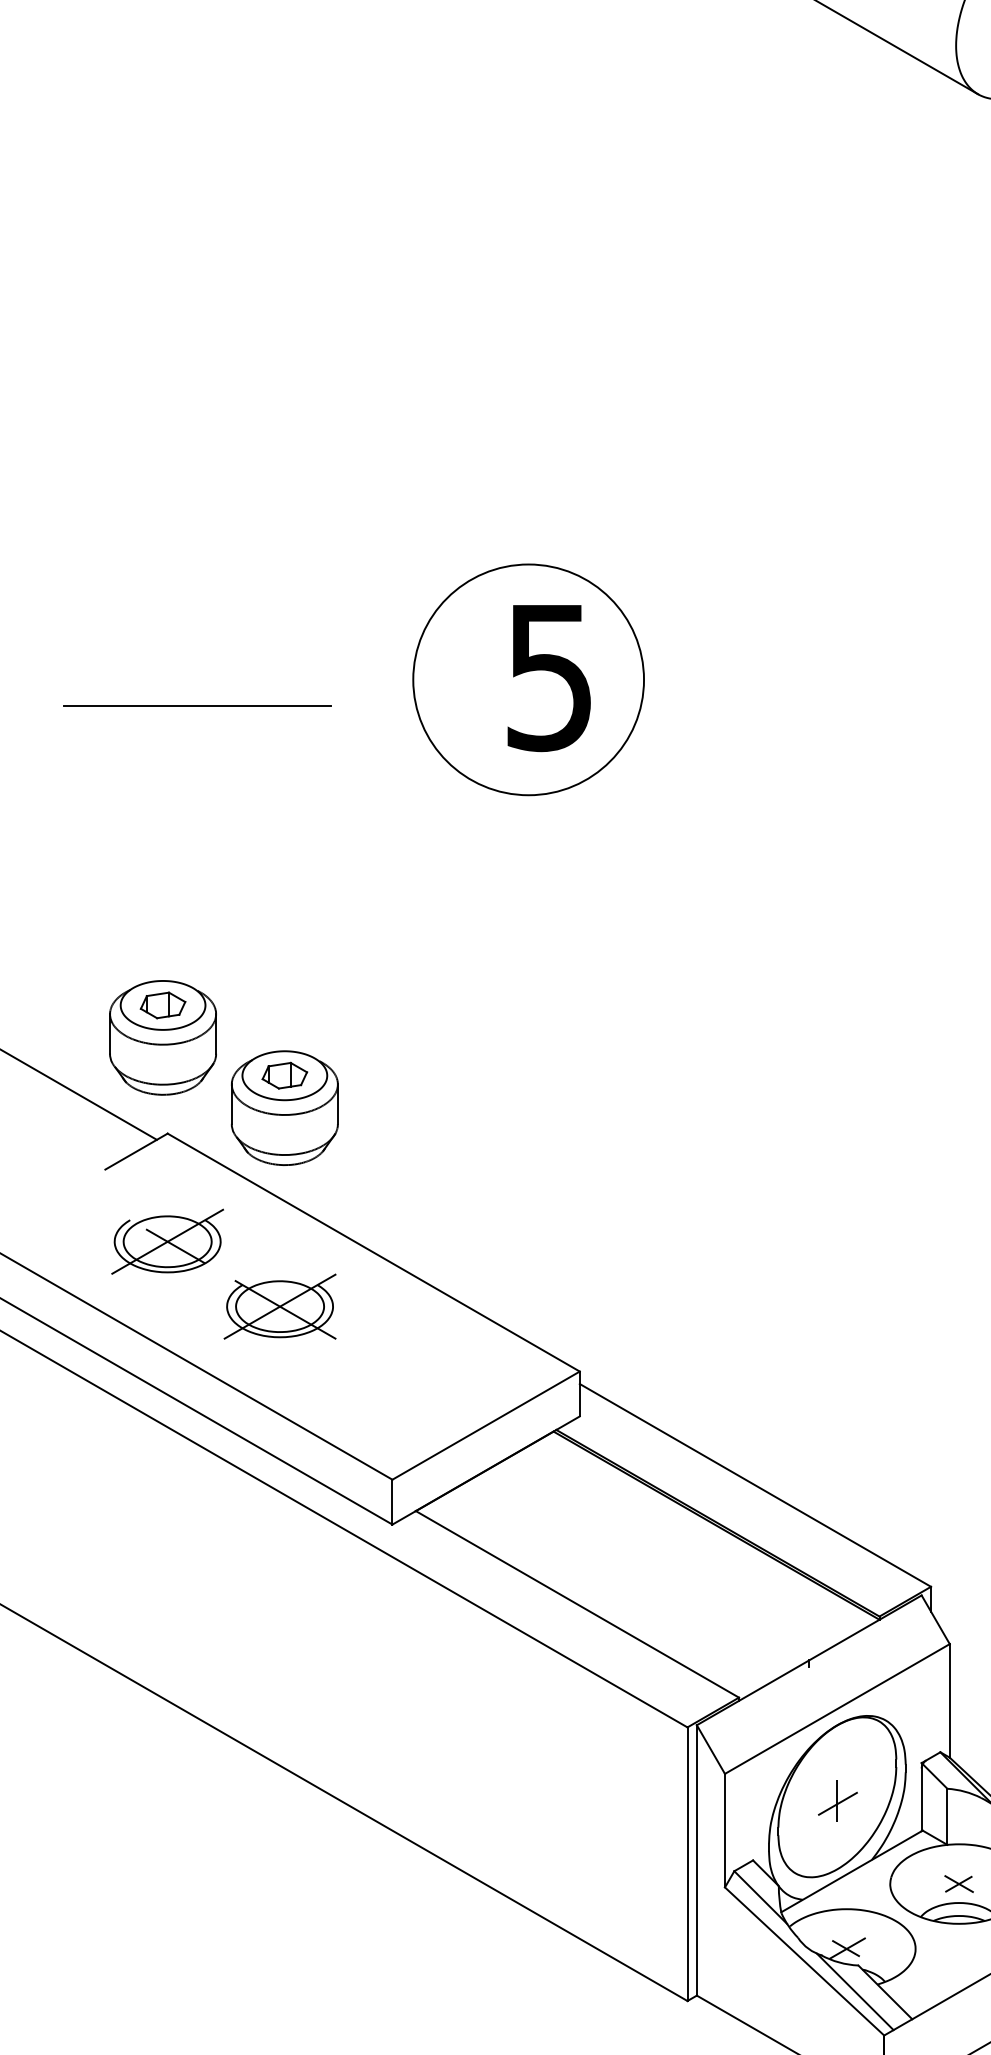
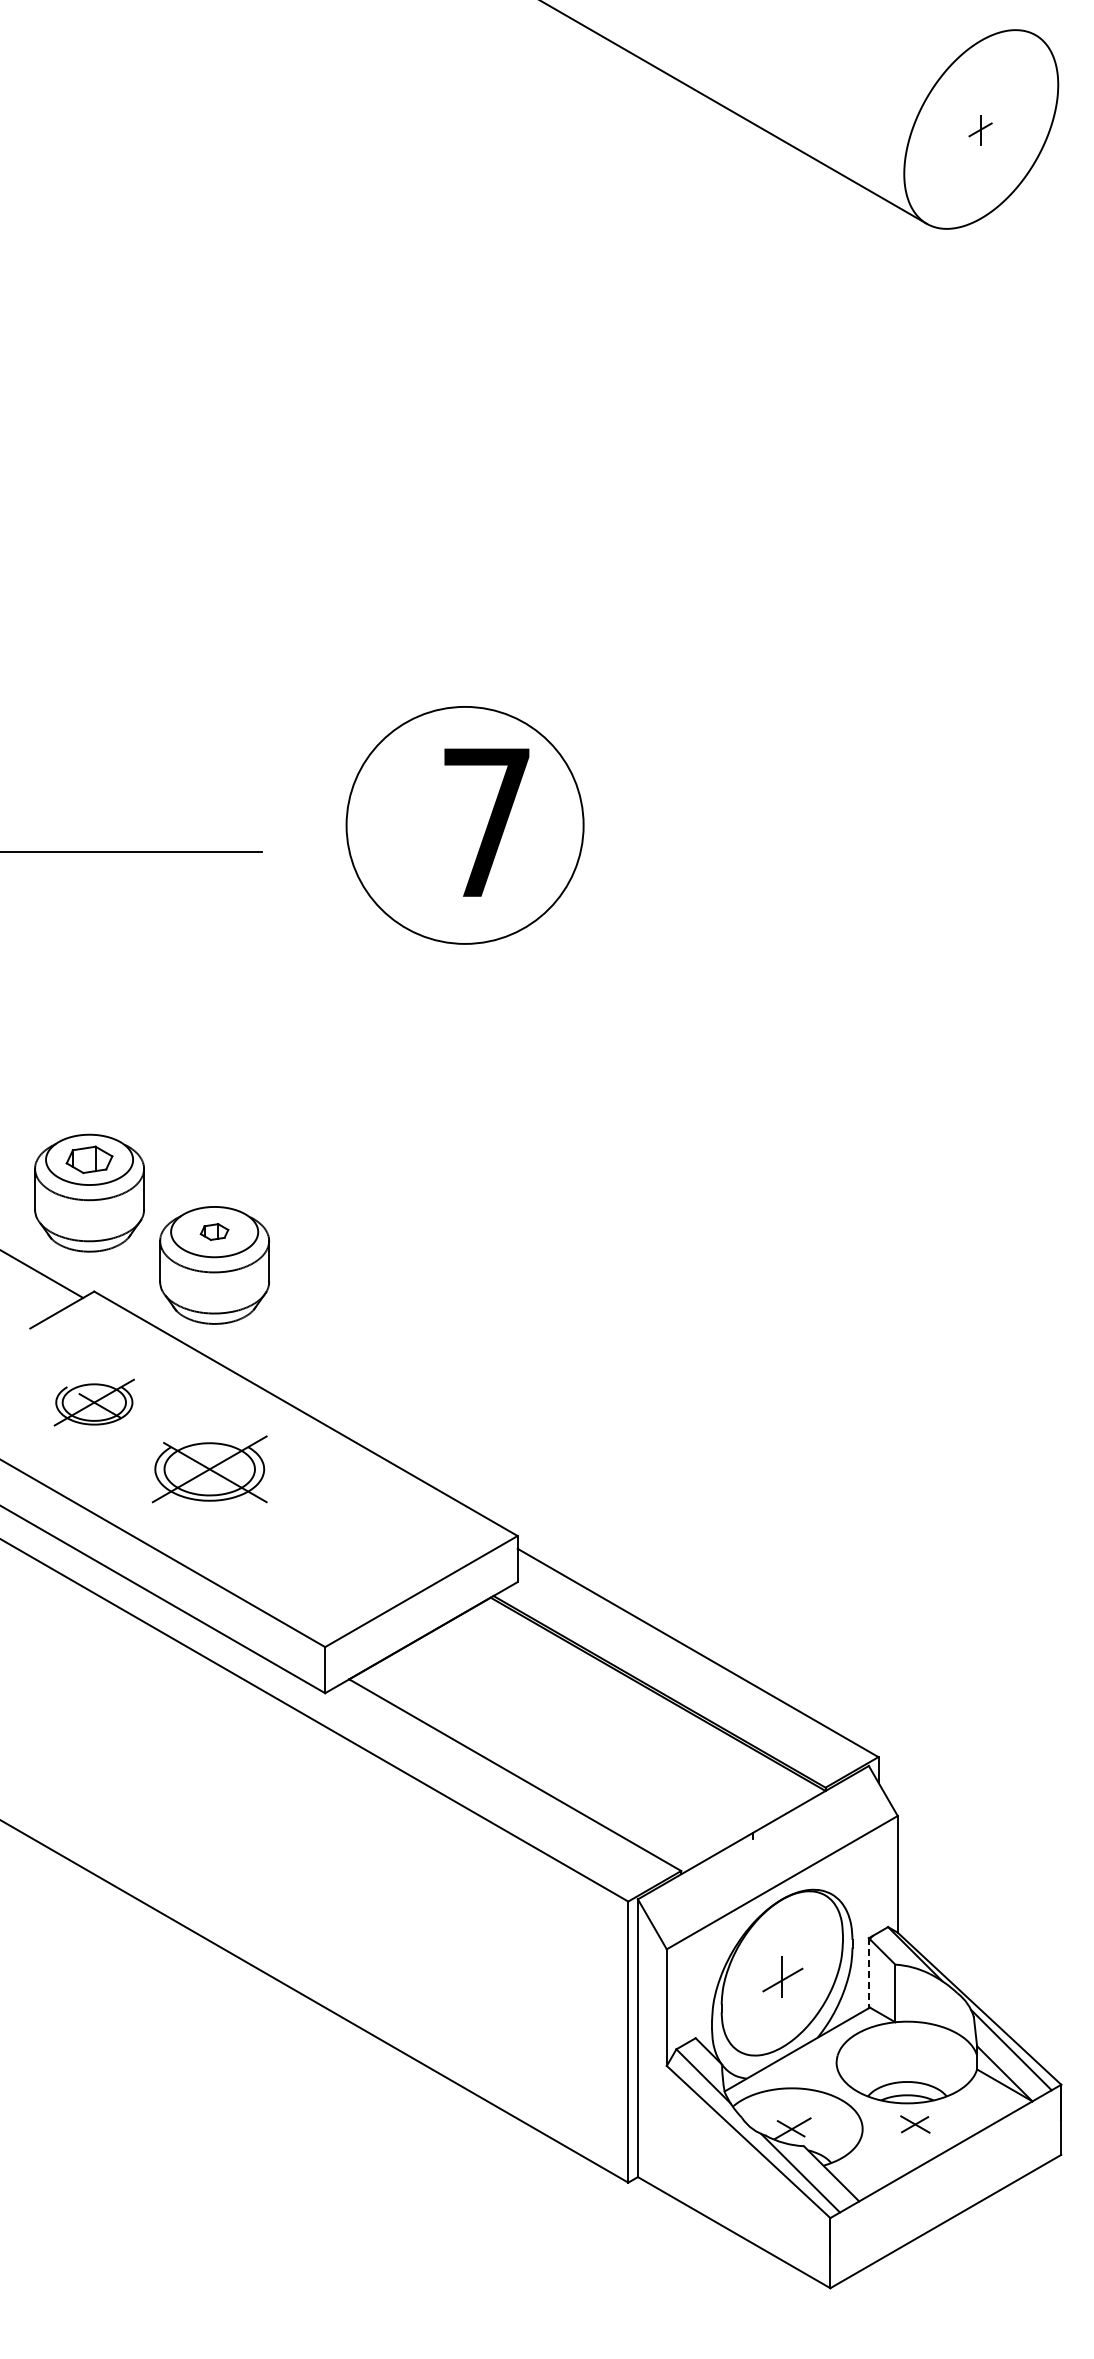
text: (549, 678) -> (486, 823), 5 -> 7
part: (284, 1075) -> (214, 1231), size x0.6
part: (167, 1241) -> (94, 1402), size x0.7
line: (921, 1797) -> (868, 1973), solid -> dashed
part: (959, 1884) -> (915, 2124), moved

